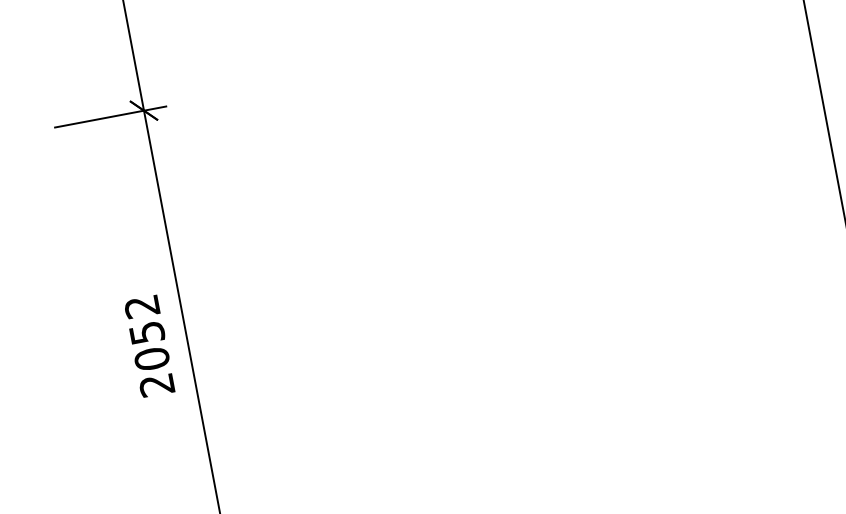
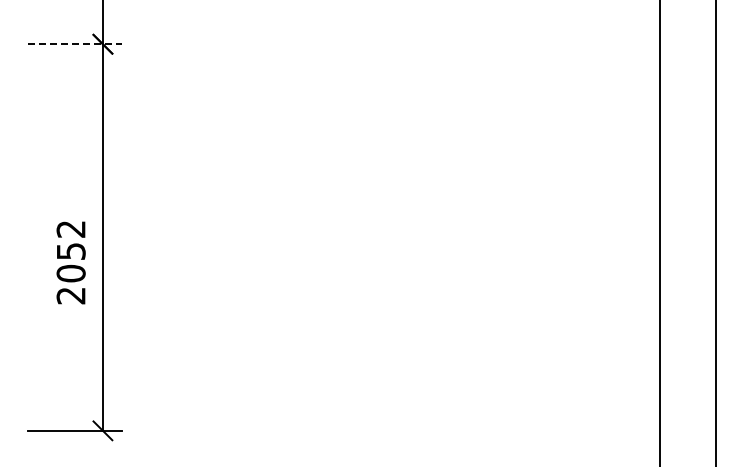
line: (111, 117) -> (75, 44), solid -> dashed
text: (148, 346) -> (70, 262), moved

